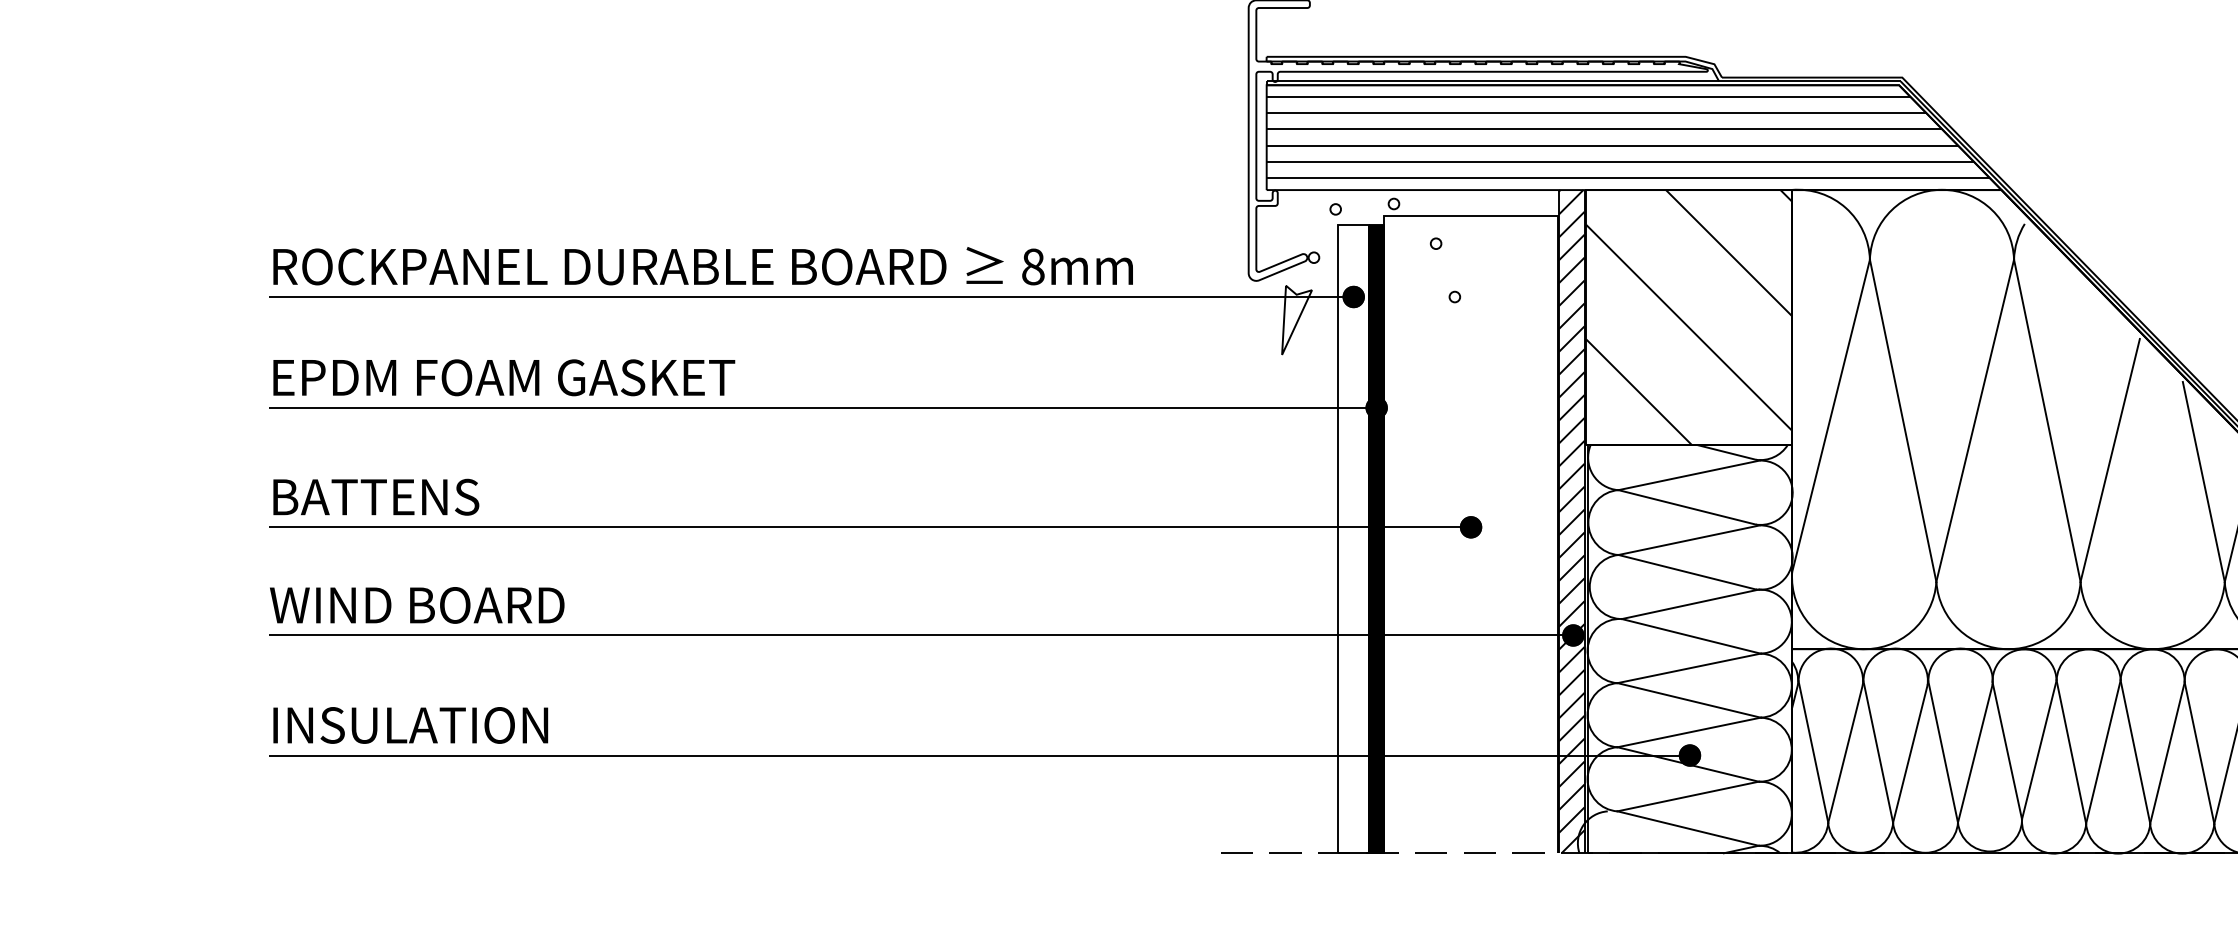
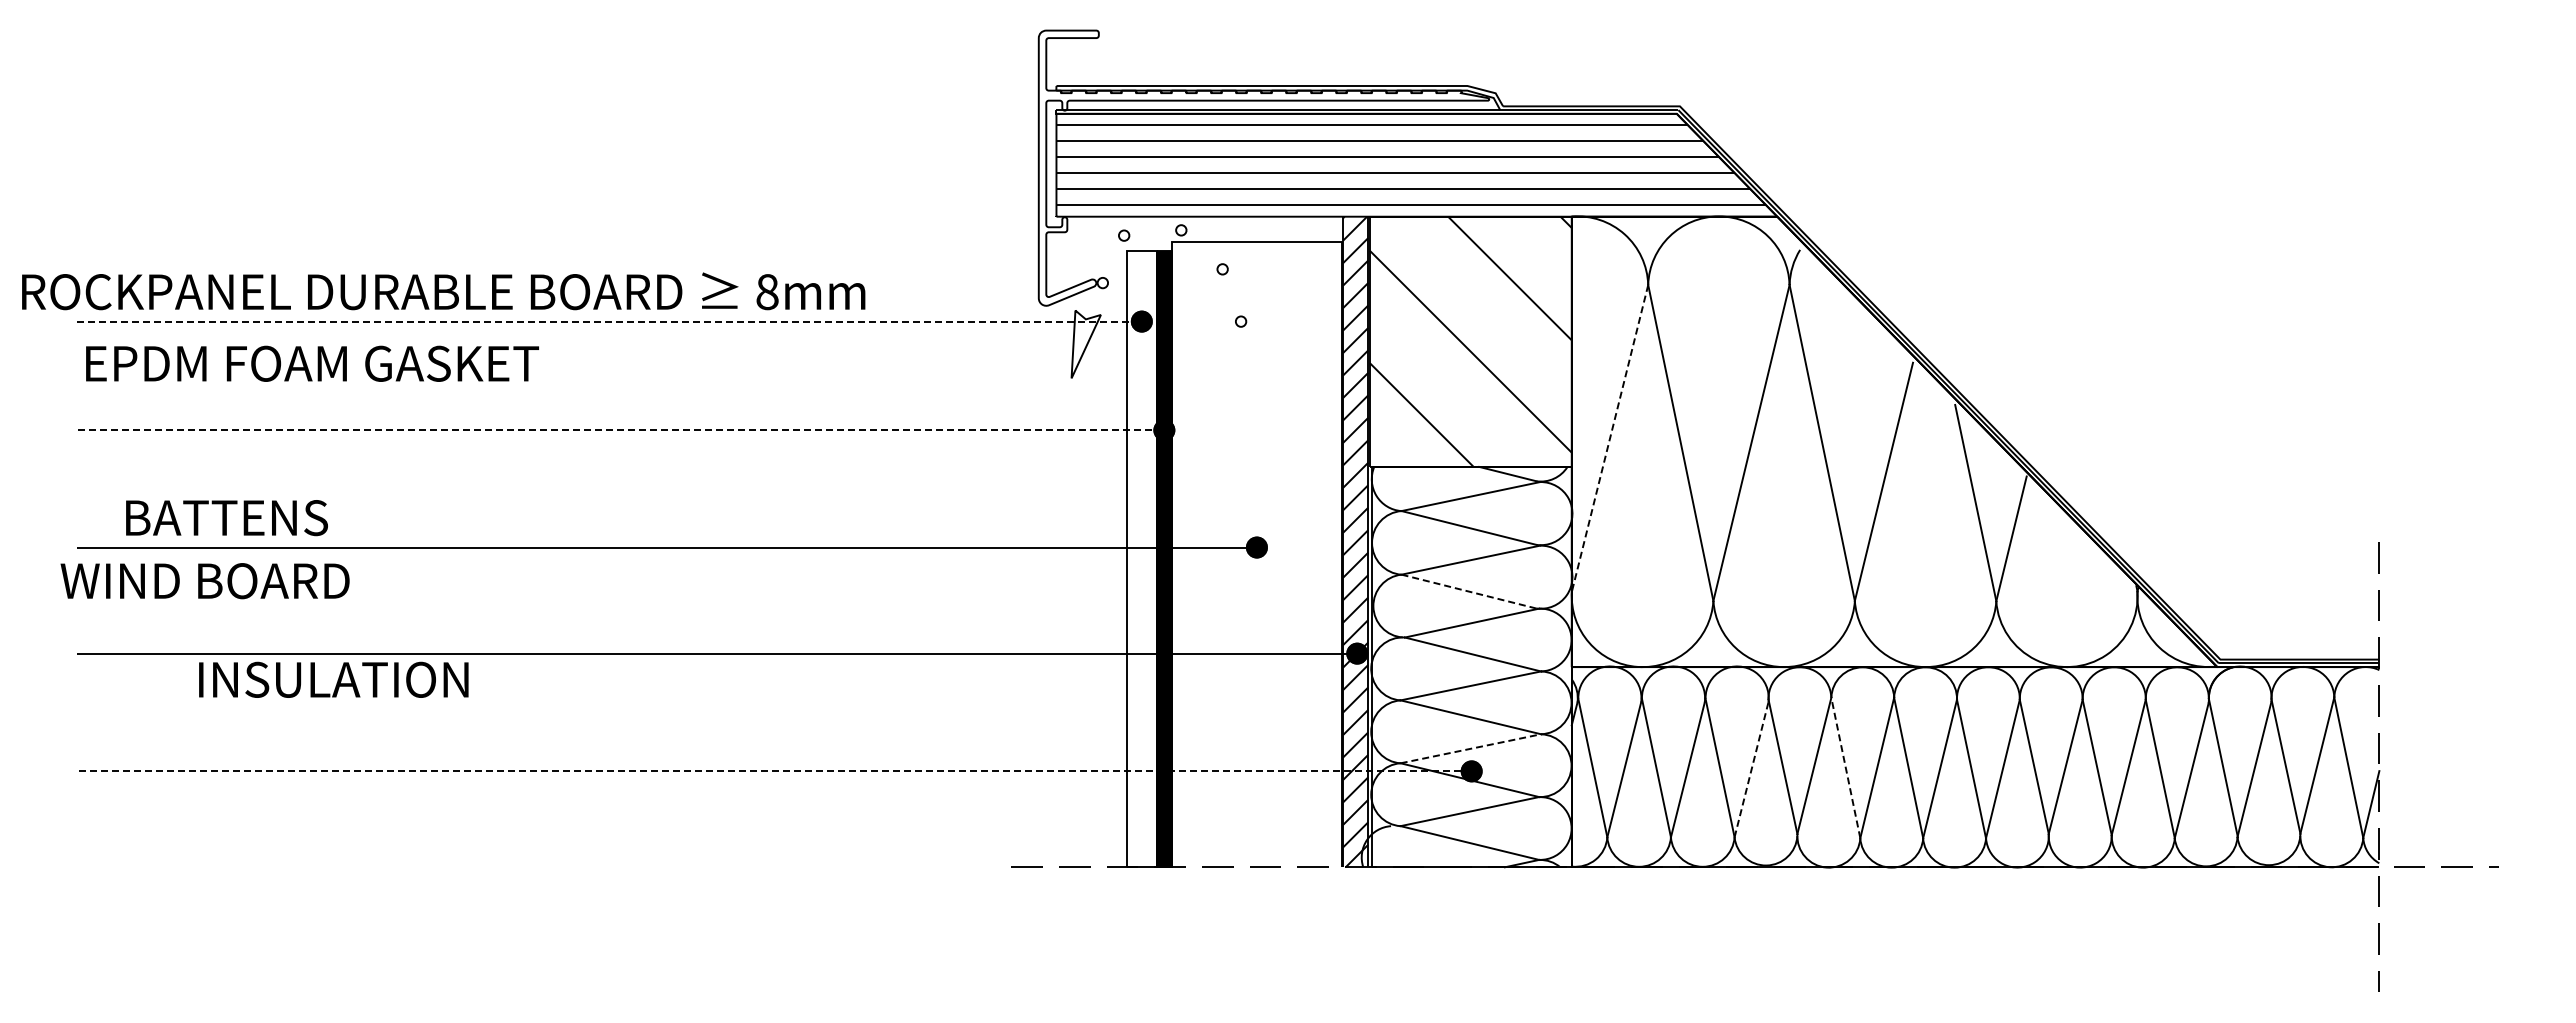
text: (703, 266) -> (443, 291), moved
line: (815, 296) -> (613, 321), solid -> dashed
text: (504, 377) -> (312, 363), moved
line: (827, 408) -> (625, 430), solid -> dashed
line: (1831, 416) -> (1610, 438), solid -> dashed
text: (375, 497) -> (226, 518), moved
line: (1686, 572) -> (1468, 591), solid -> dashed
text: (416, 605) -> (204, 581), moved
text: (410, 725) -> (333, 679), moved
line: (1688, 732) -> (1470, 748), solid -> dashed
line: (2071, 751) -> (1845, 767), solid -> dashed
line: (1975, 754) -> (1751, 770), solid -> dashed
line: (978, 755) -> (773, 771), solid -> dashed

